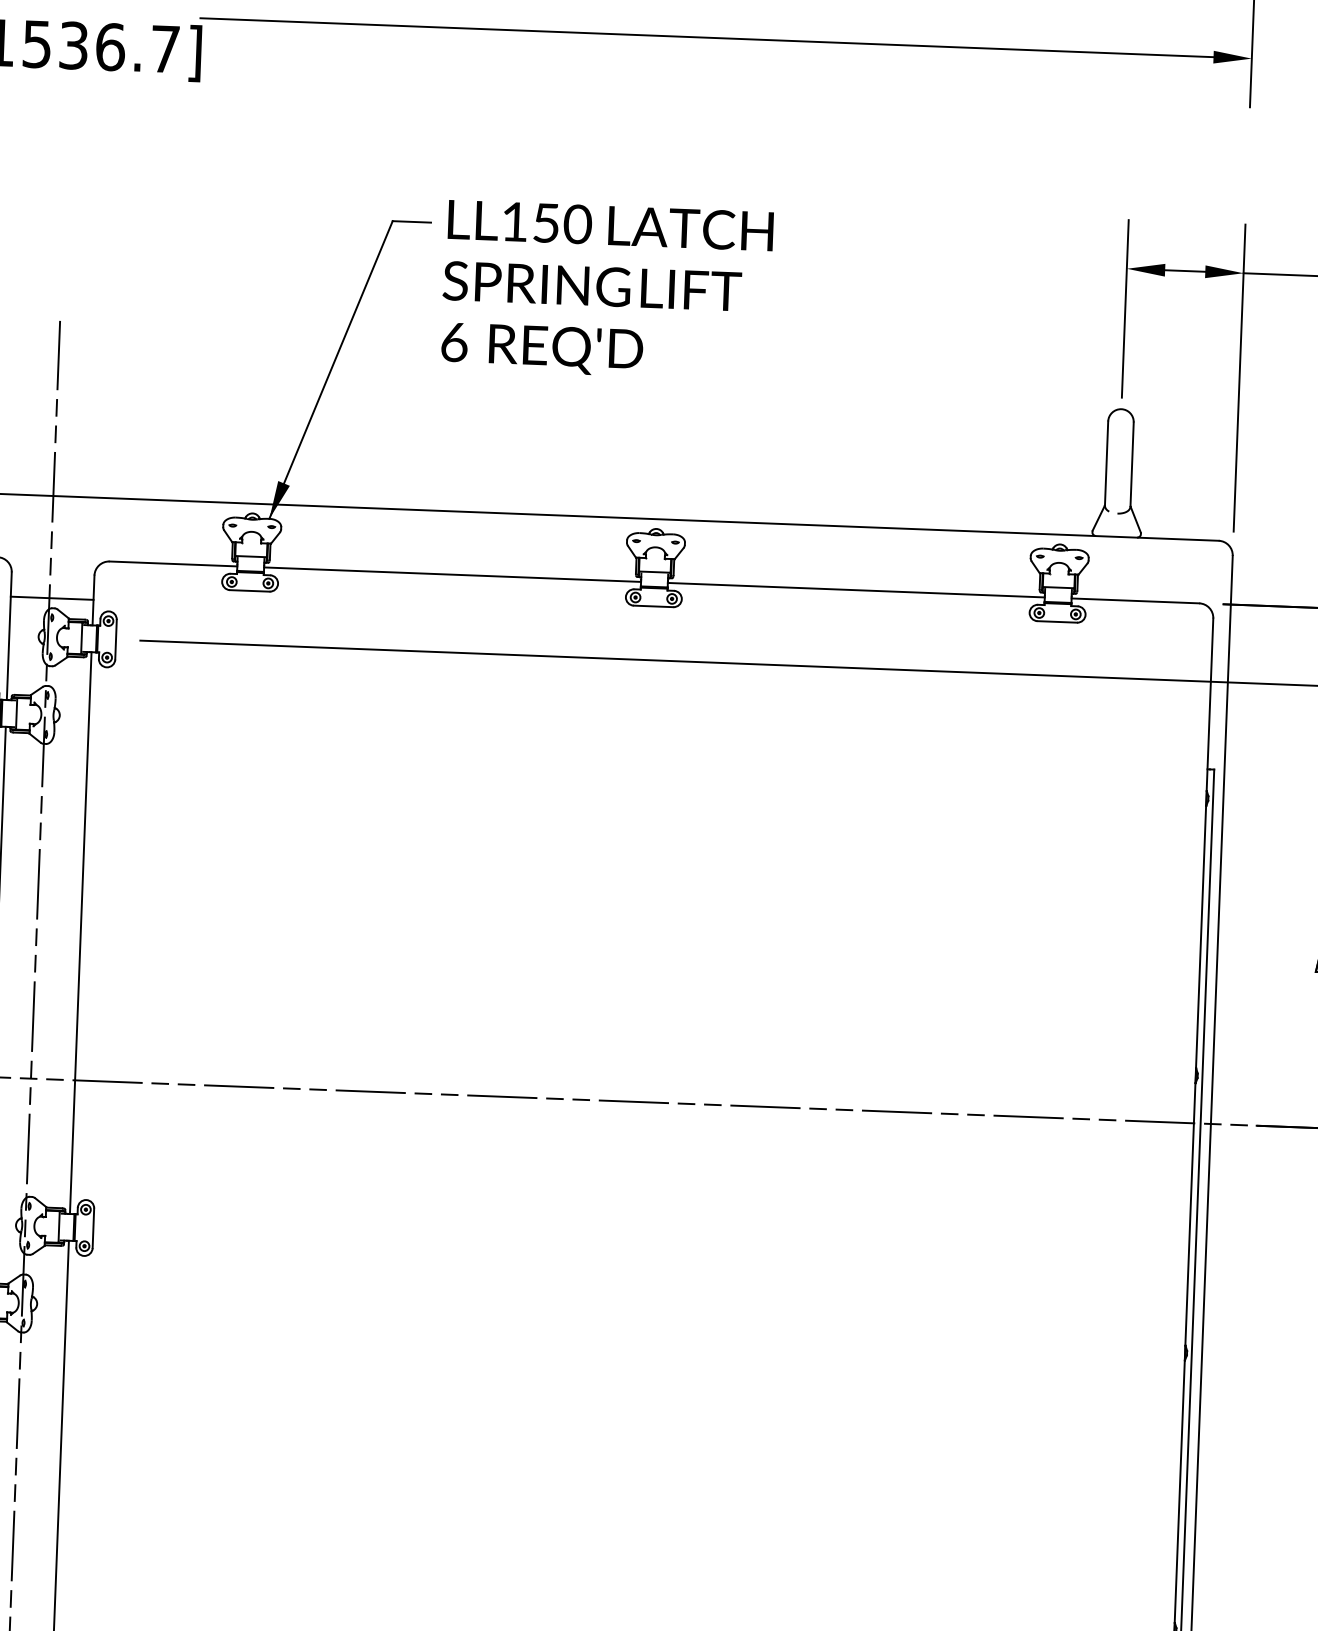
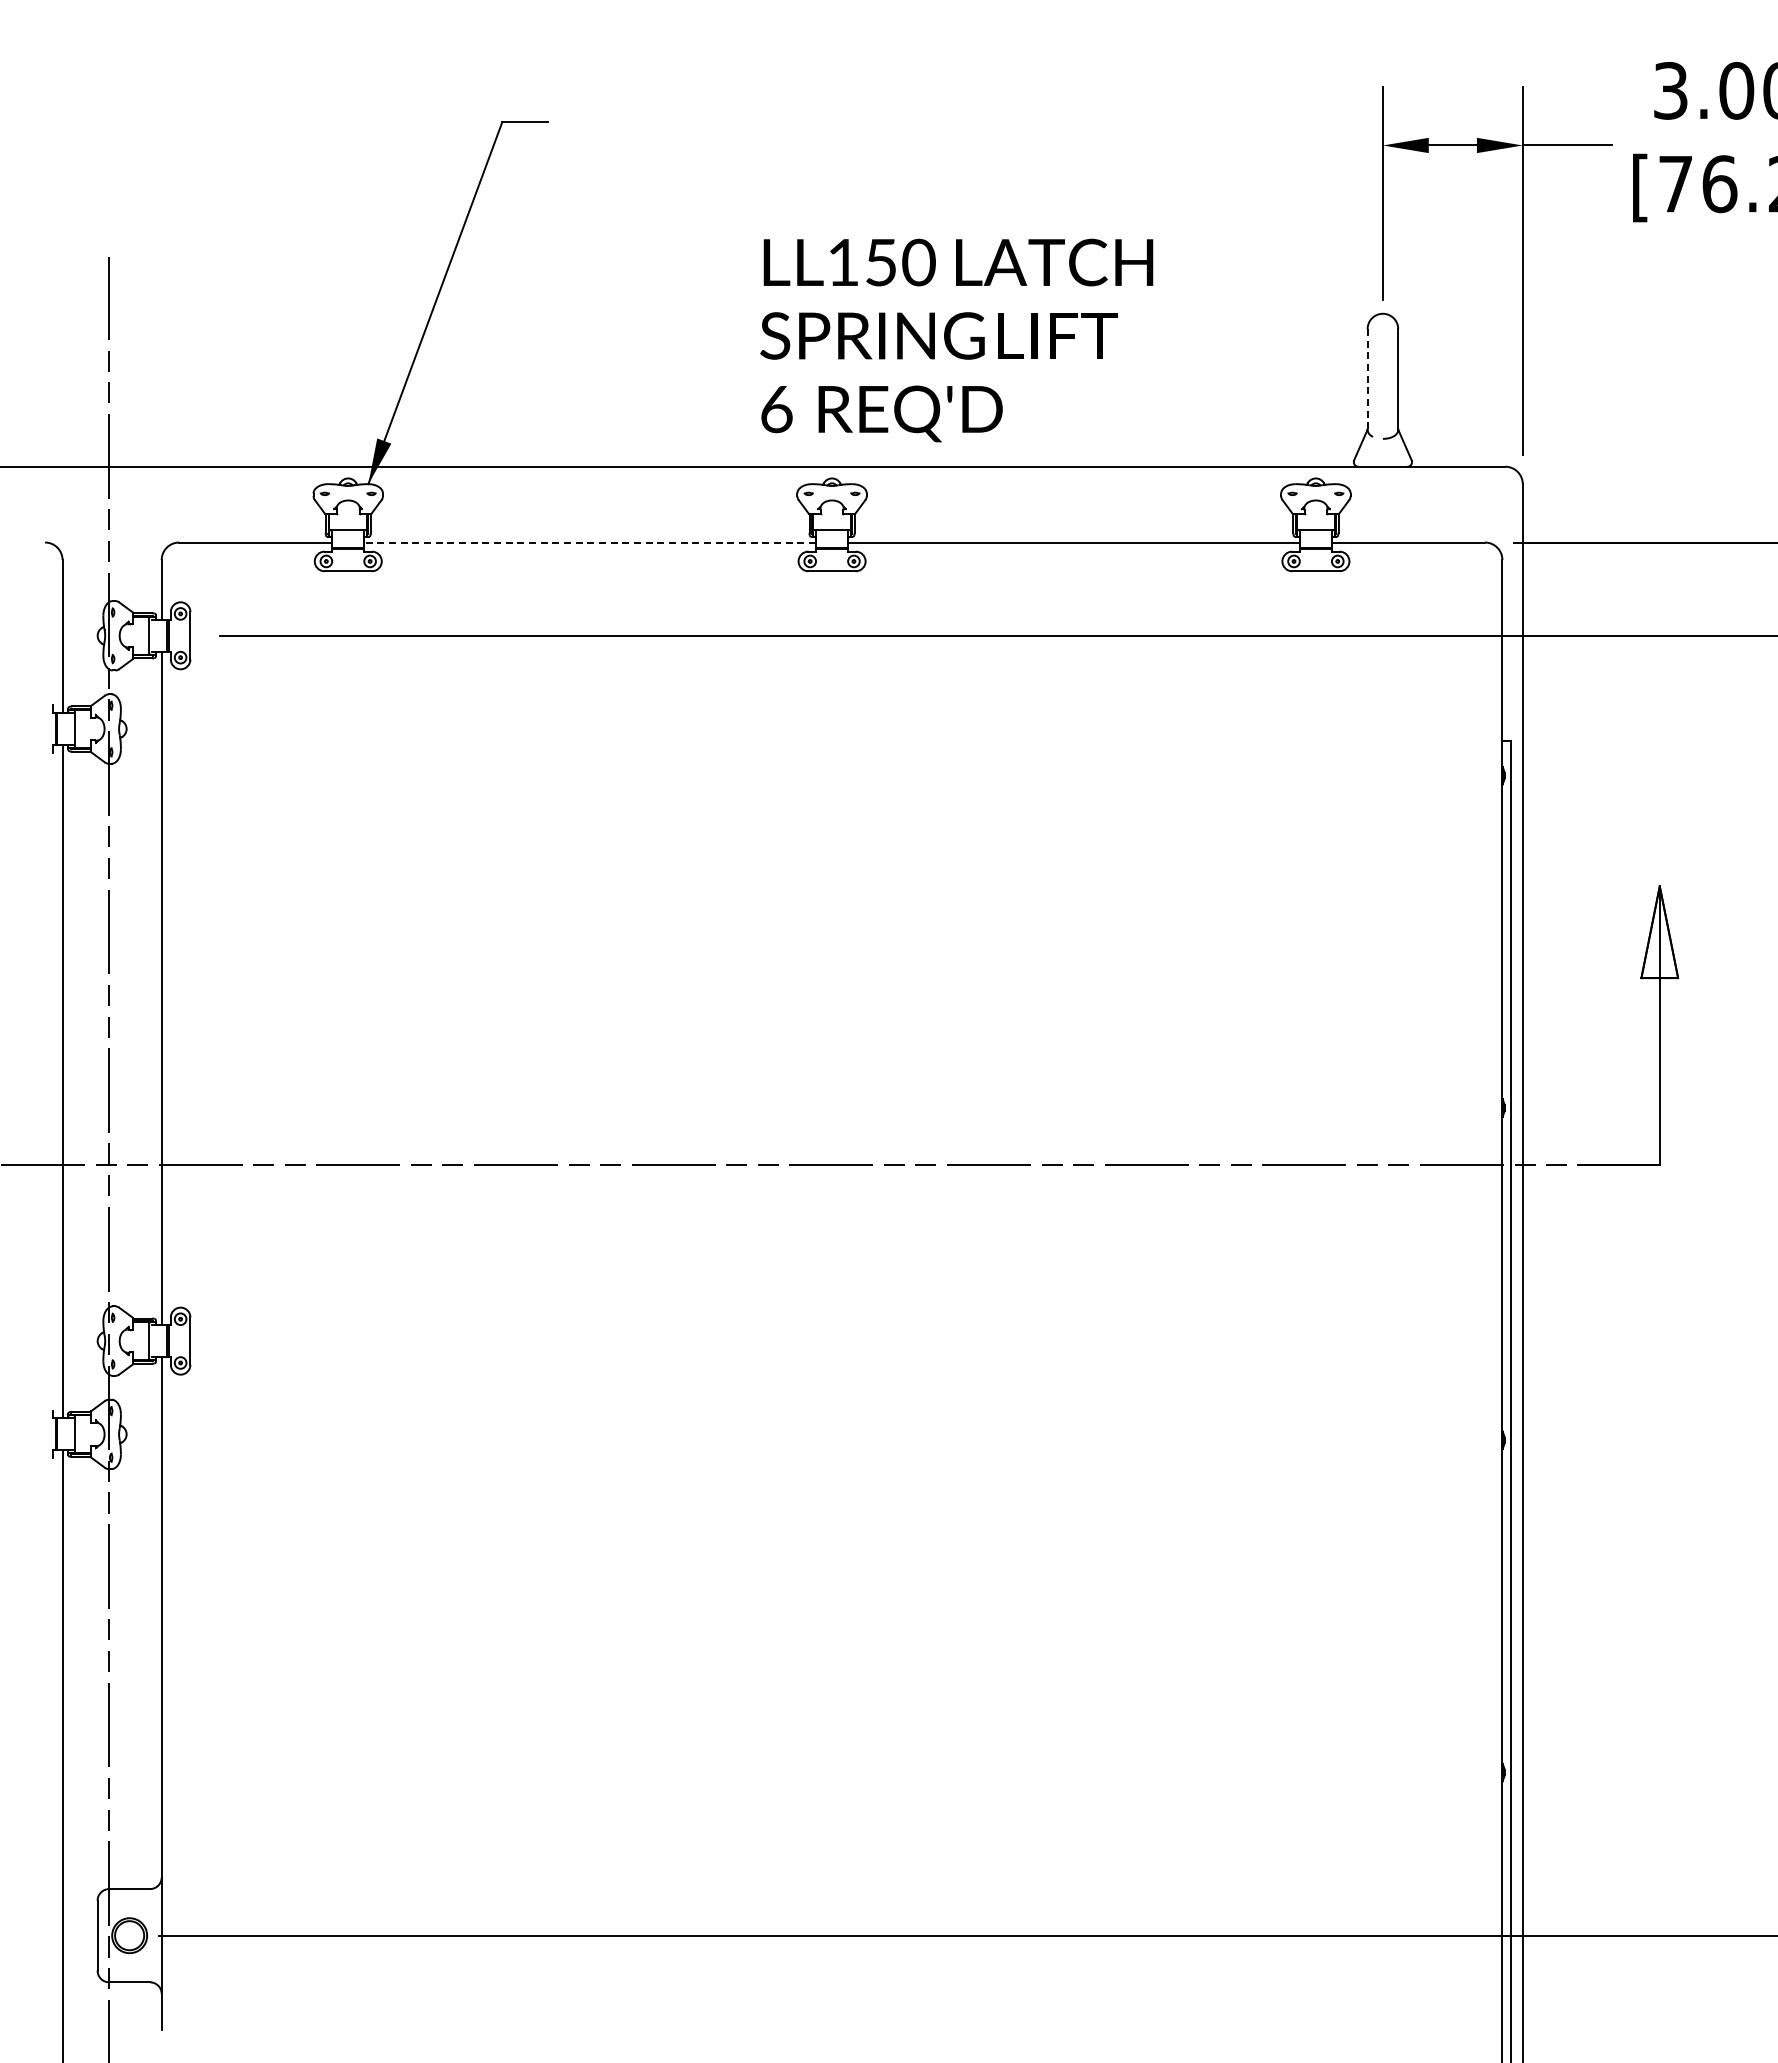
text: (606, 290) -> (956, 340), moved
line: (1106, 463) -> (1367, 379), solid -> dashed
line: (452, 574) -> (590, 542), solid -> dashed
line: (51, 598) -> (111, 589), removed

